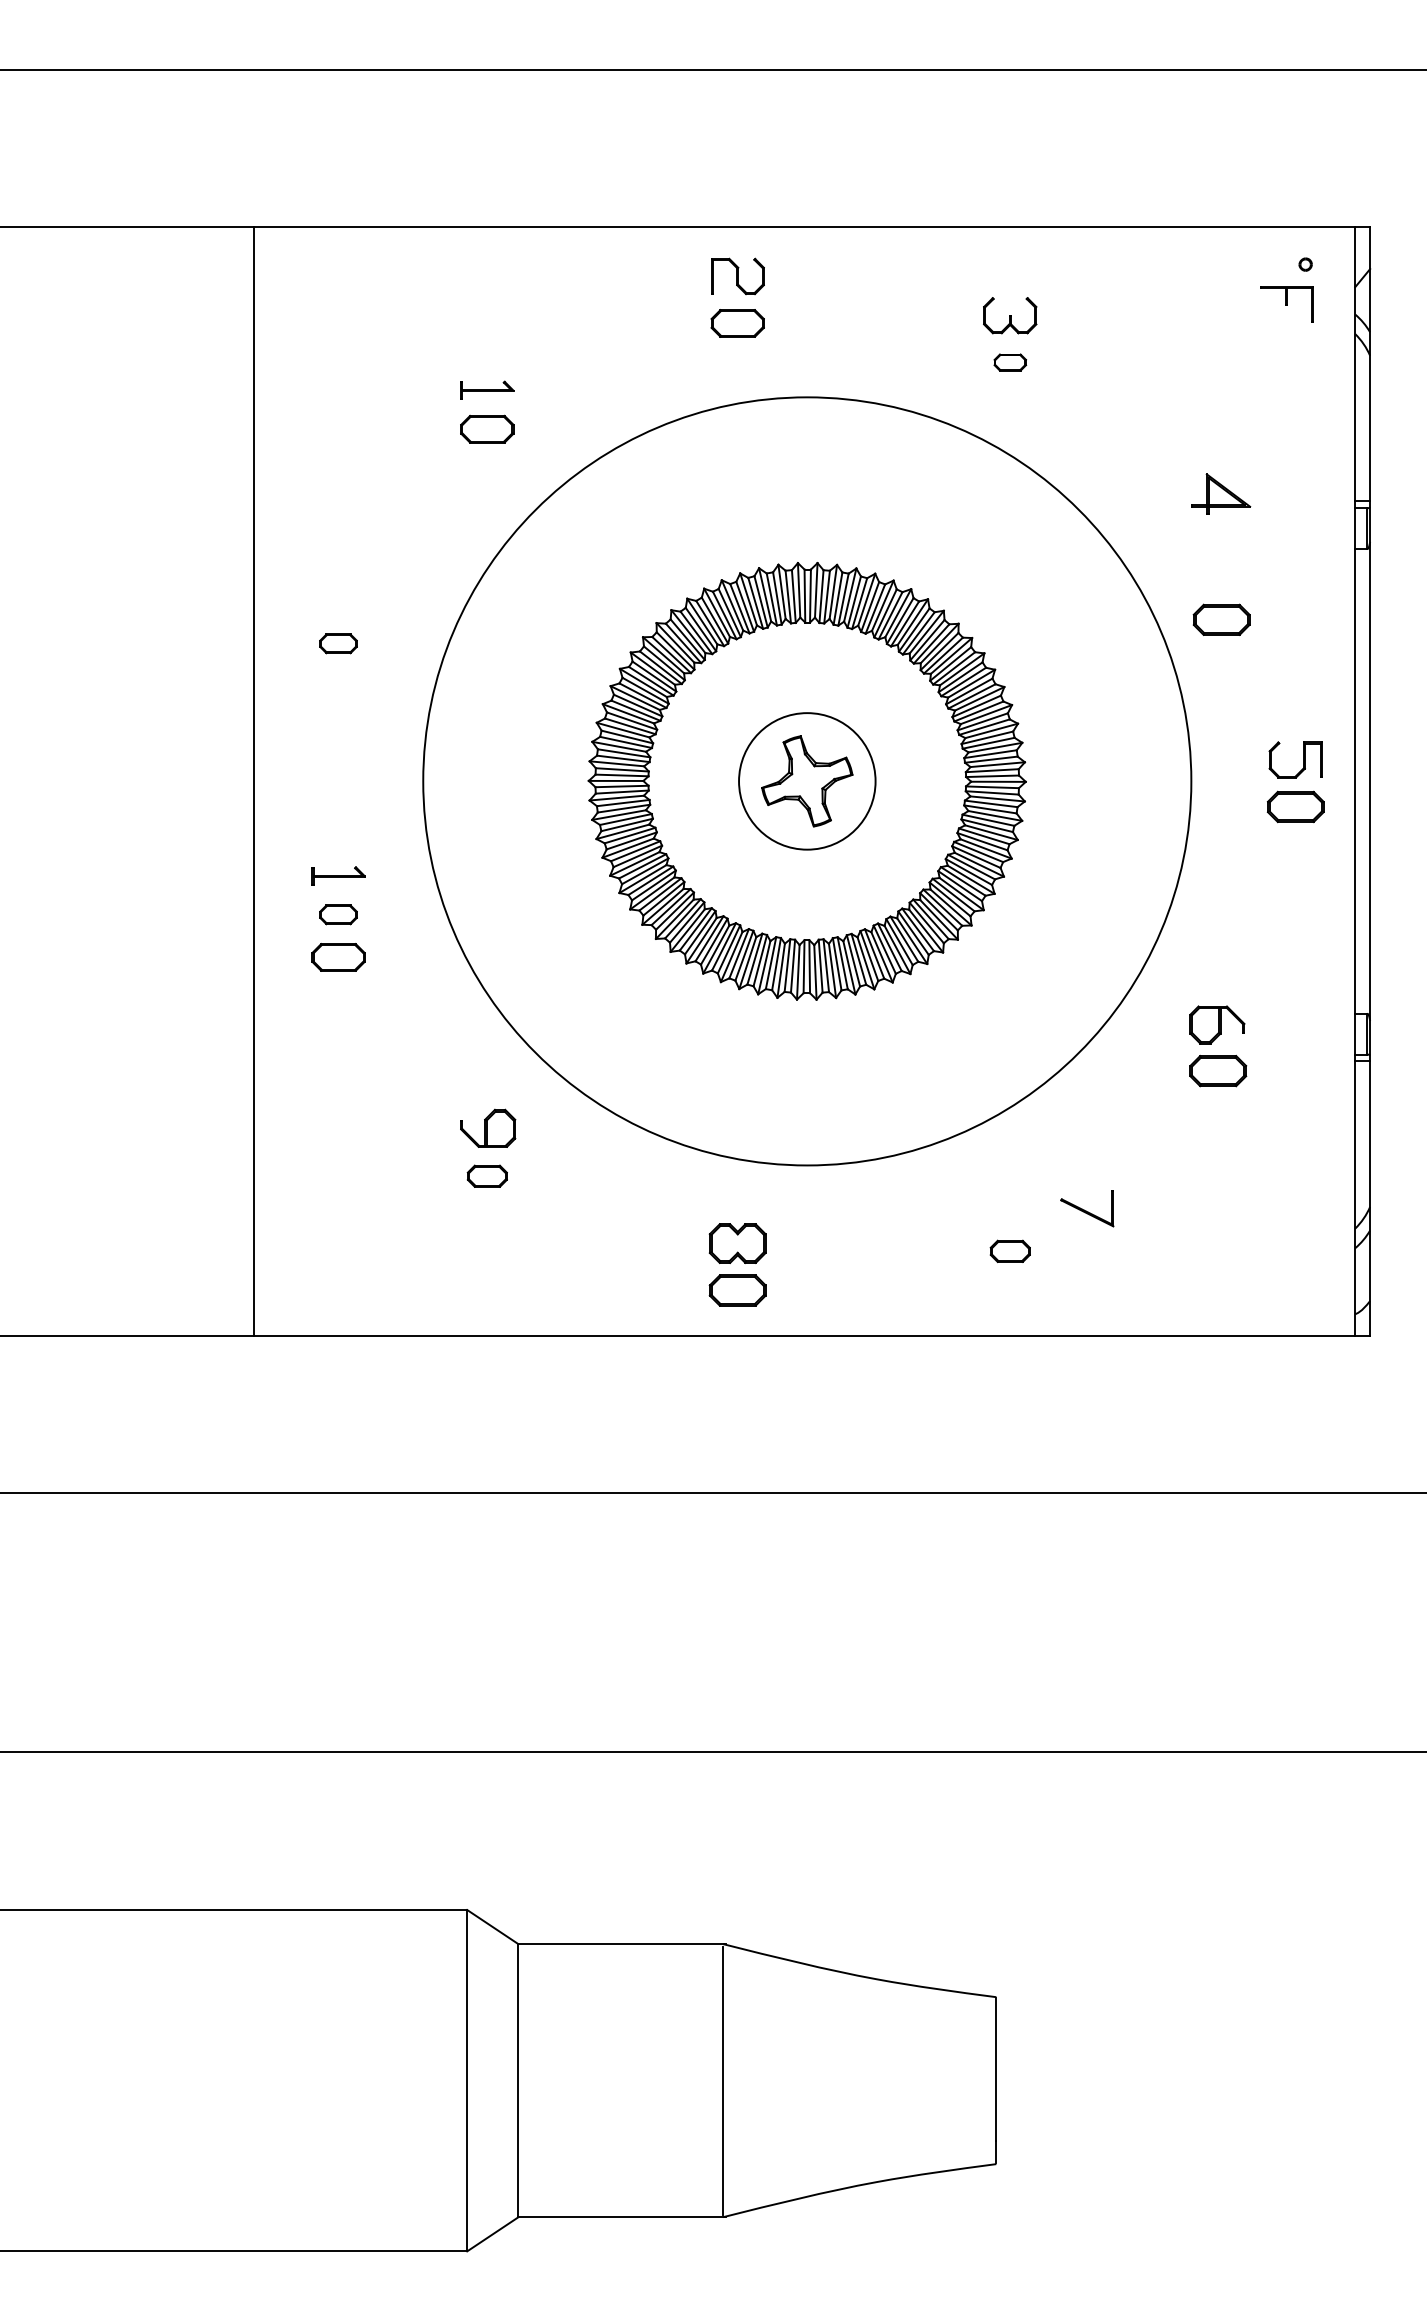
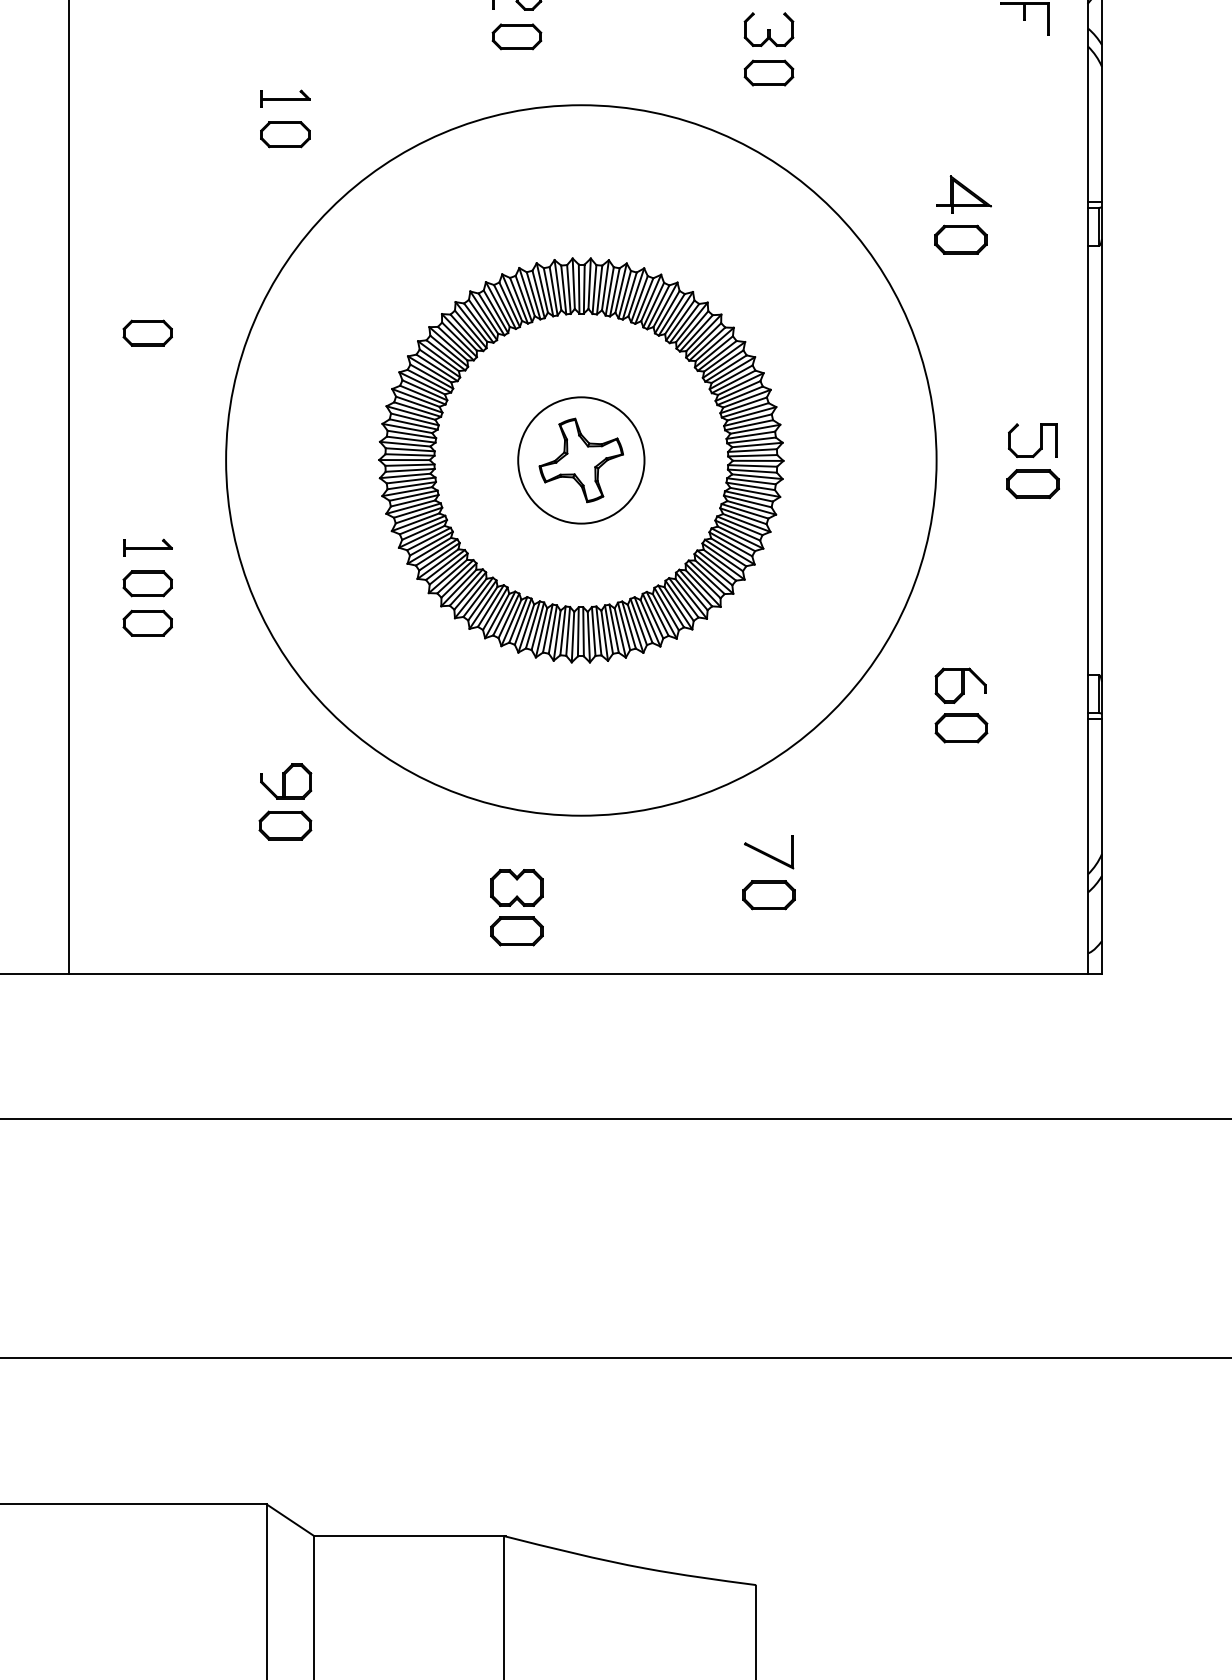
part: (1010, 362) -> (769, 72), size x1.67
part: (1221, 619) -> (960, 239), moved
part: (338, 643) -> (147, 332), size x1.43
part: (338, 914) -> (147, 583), size x1.43
part: (487, 1176) -> (285, 825), size x1.43
part: (1087, 1208) -> (769, 851), moved
part: (1010, 1251) -> (769, 895), size x1.43

